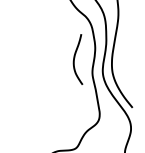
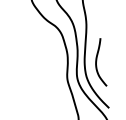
curve: (75, 58) -> (97, 61), moved

